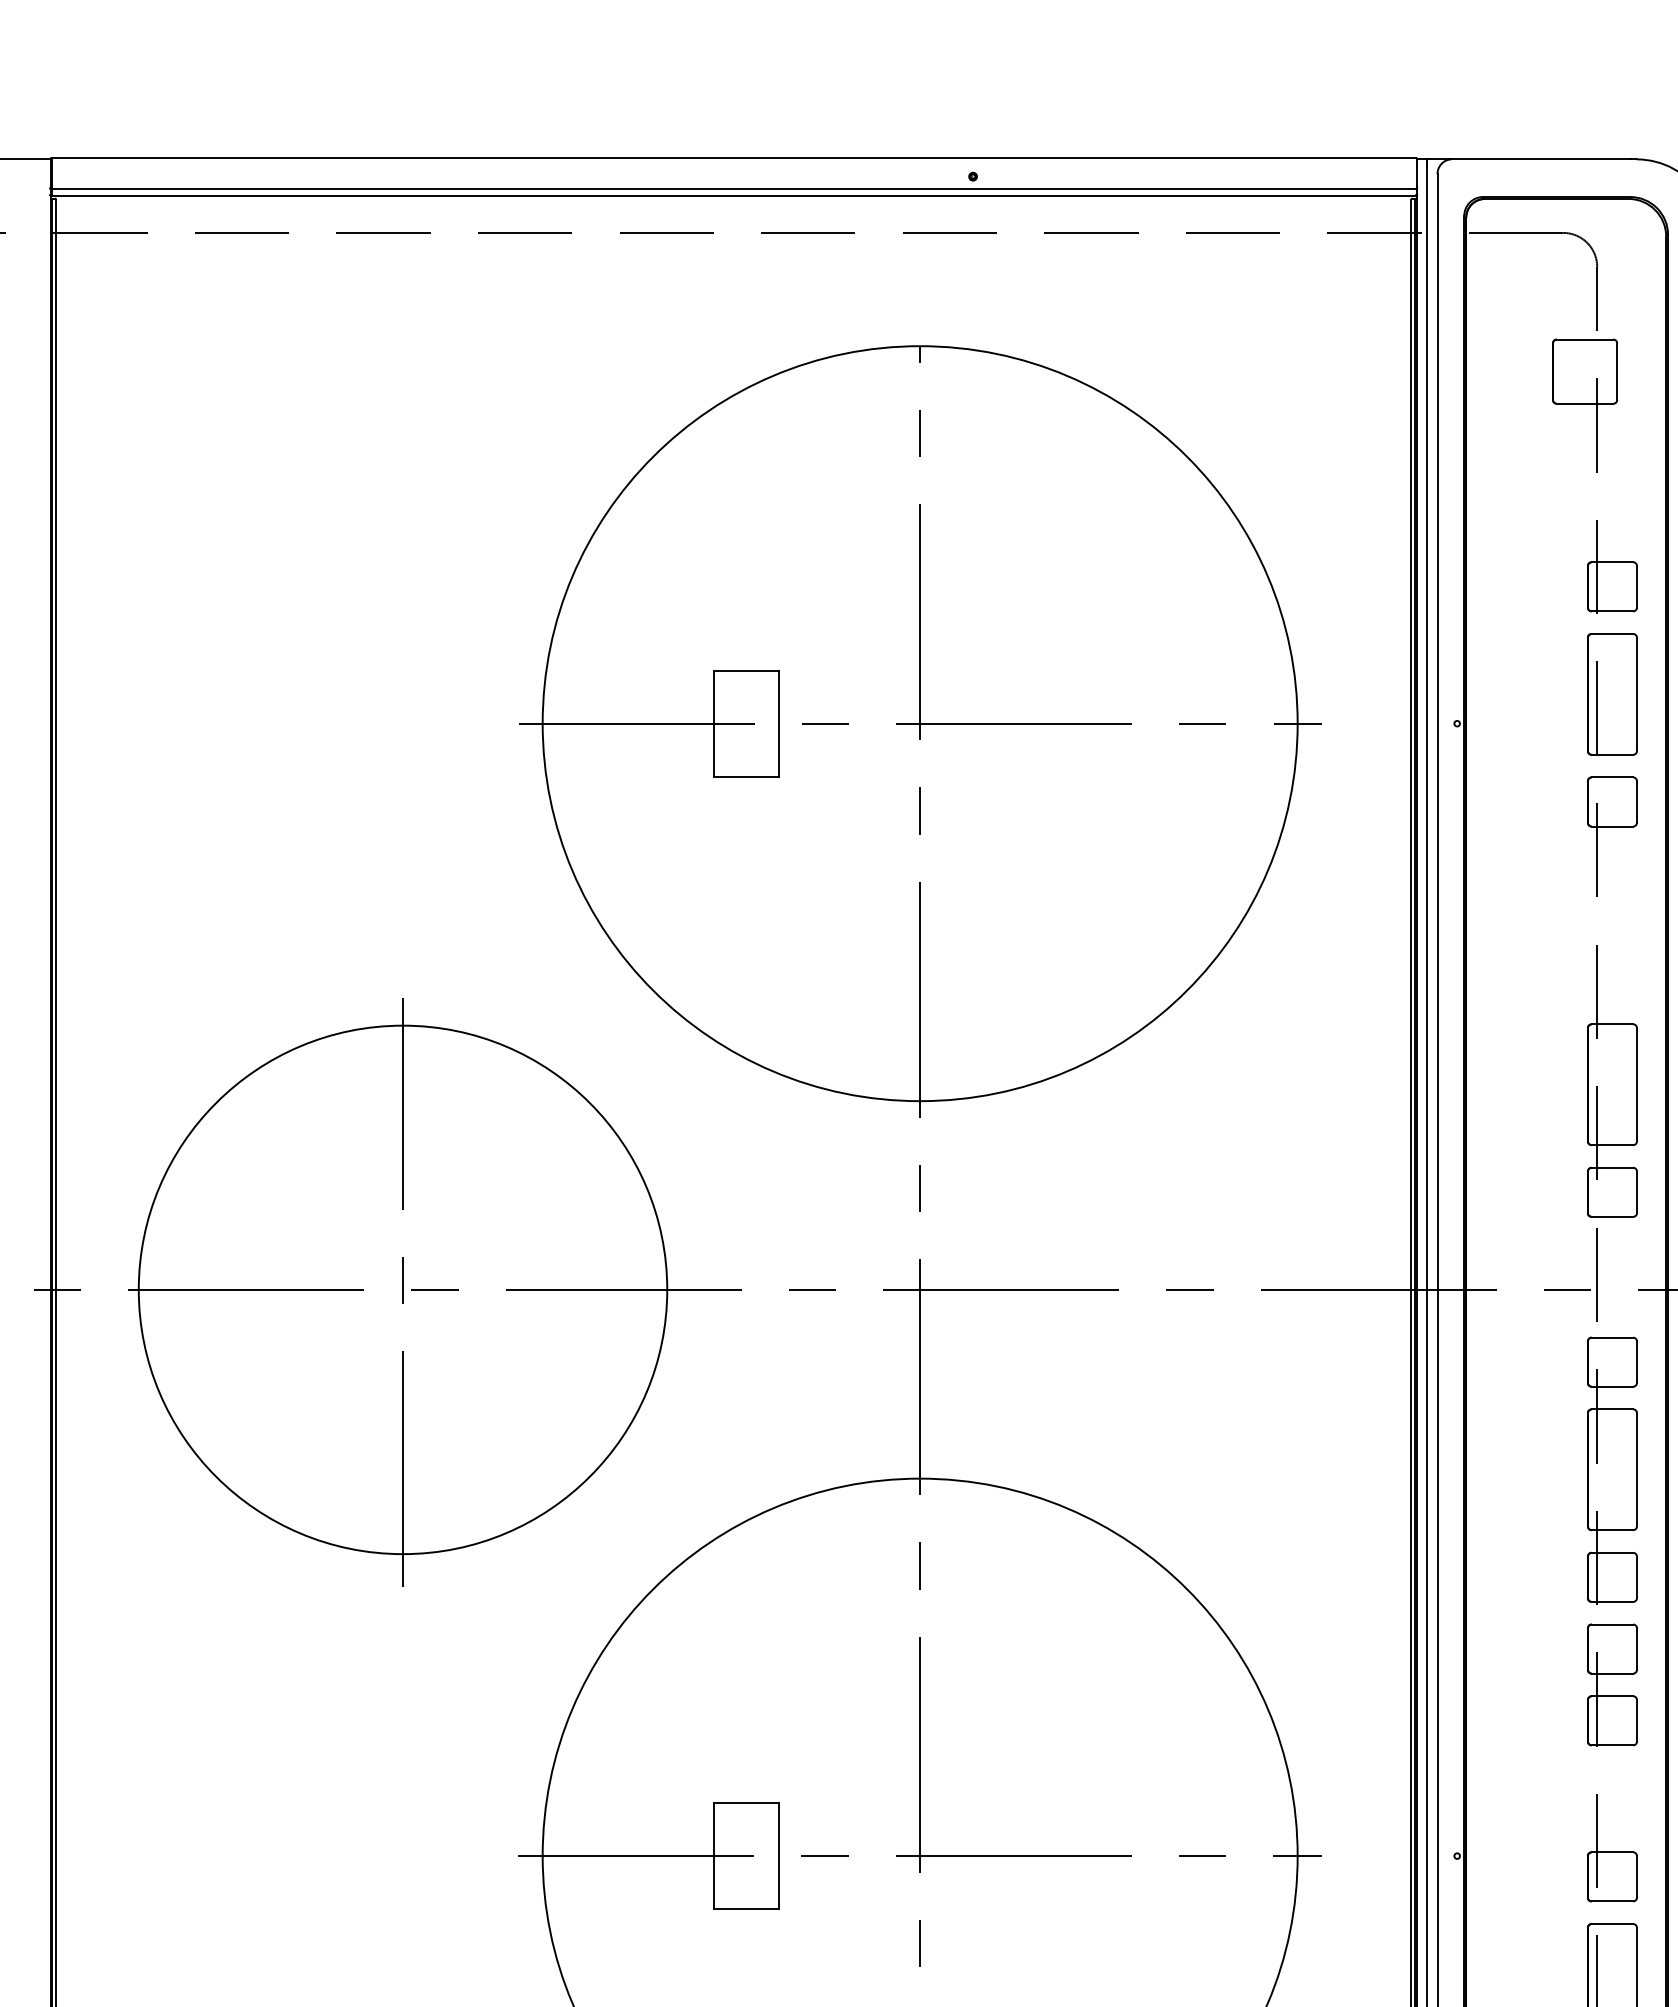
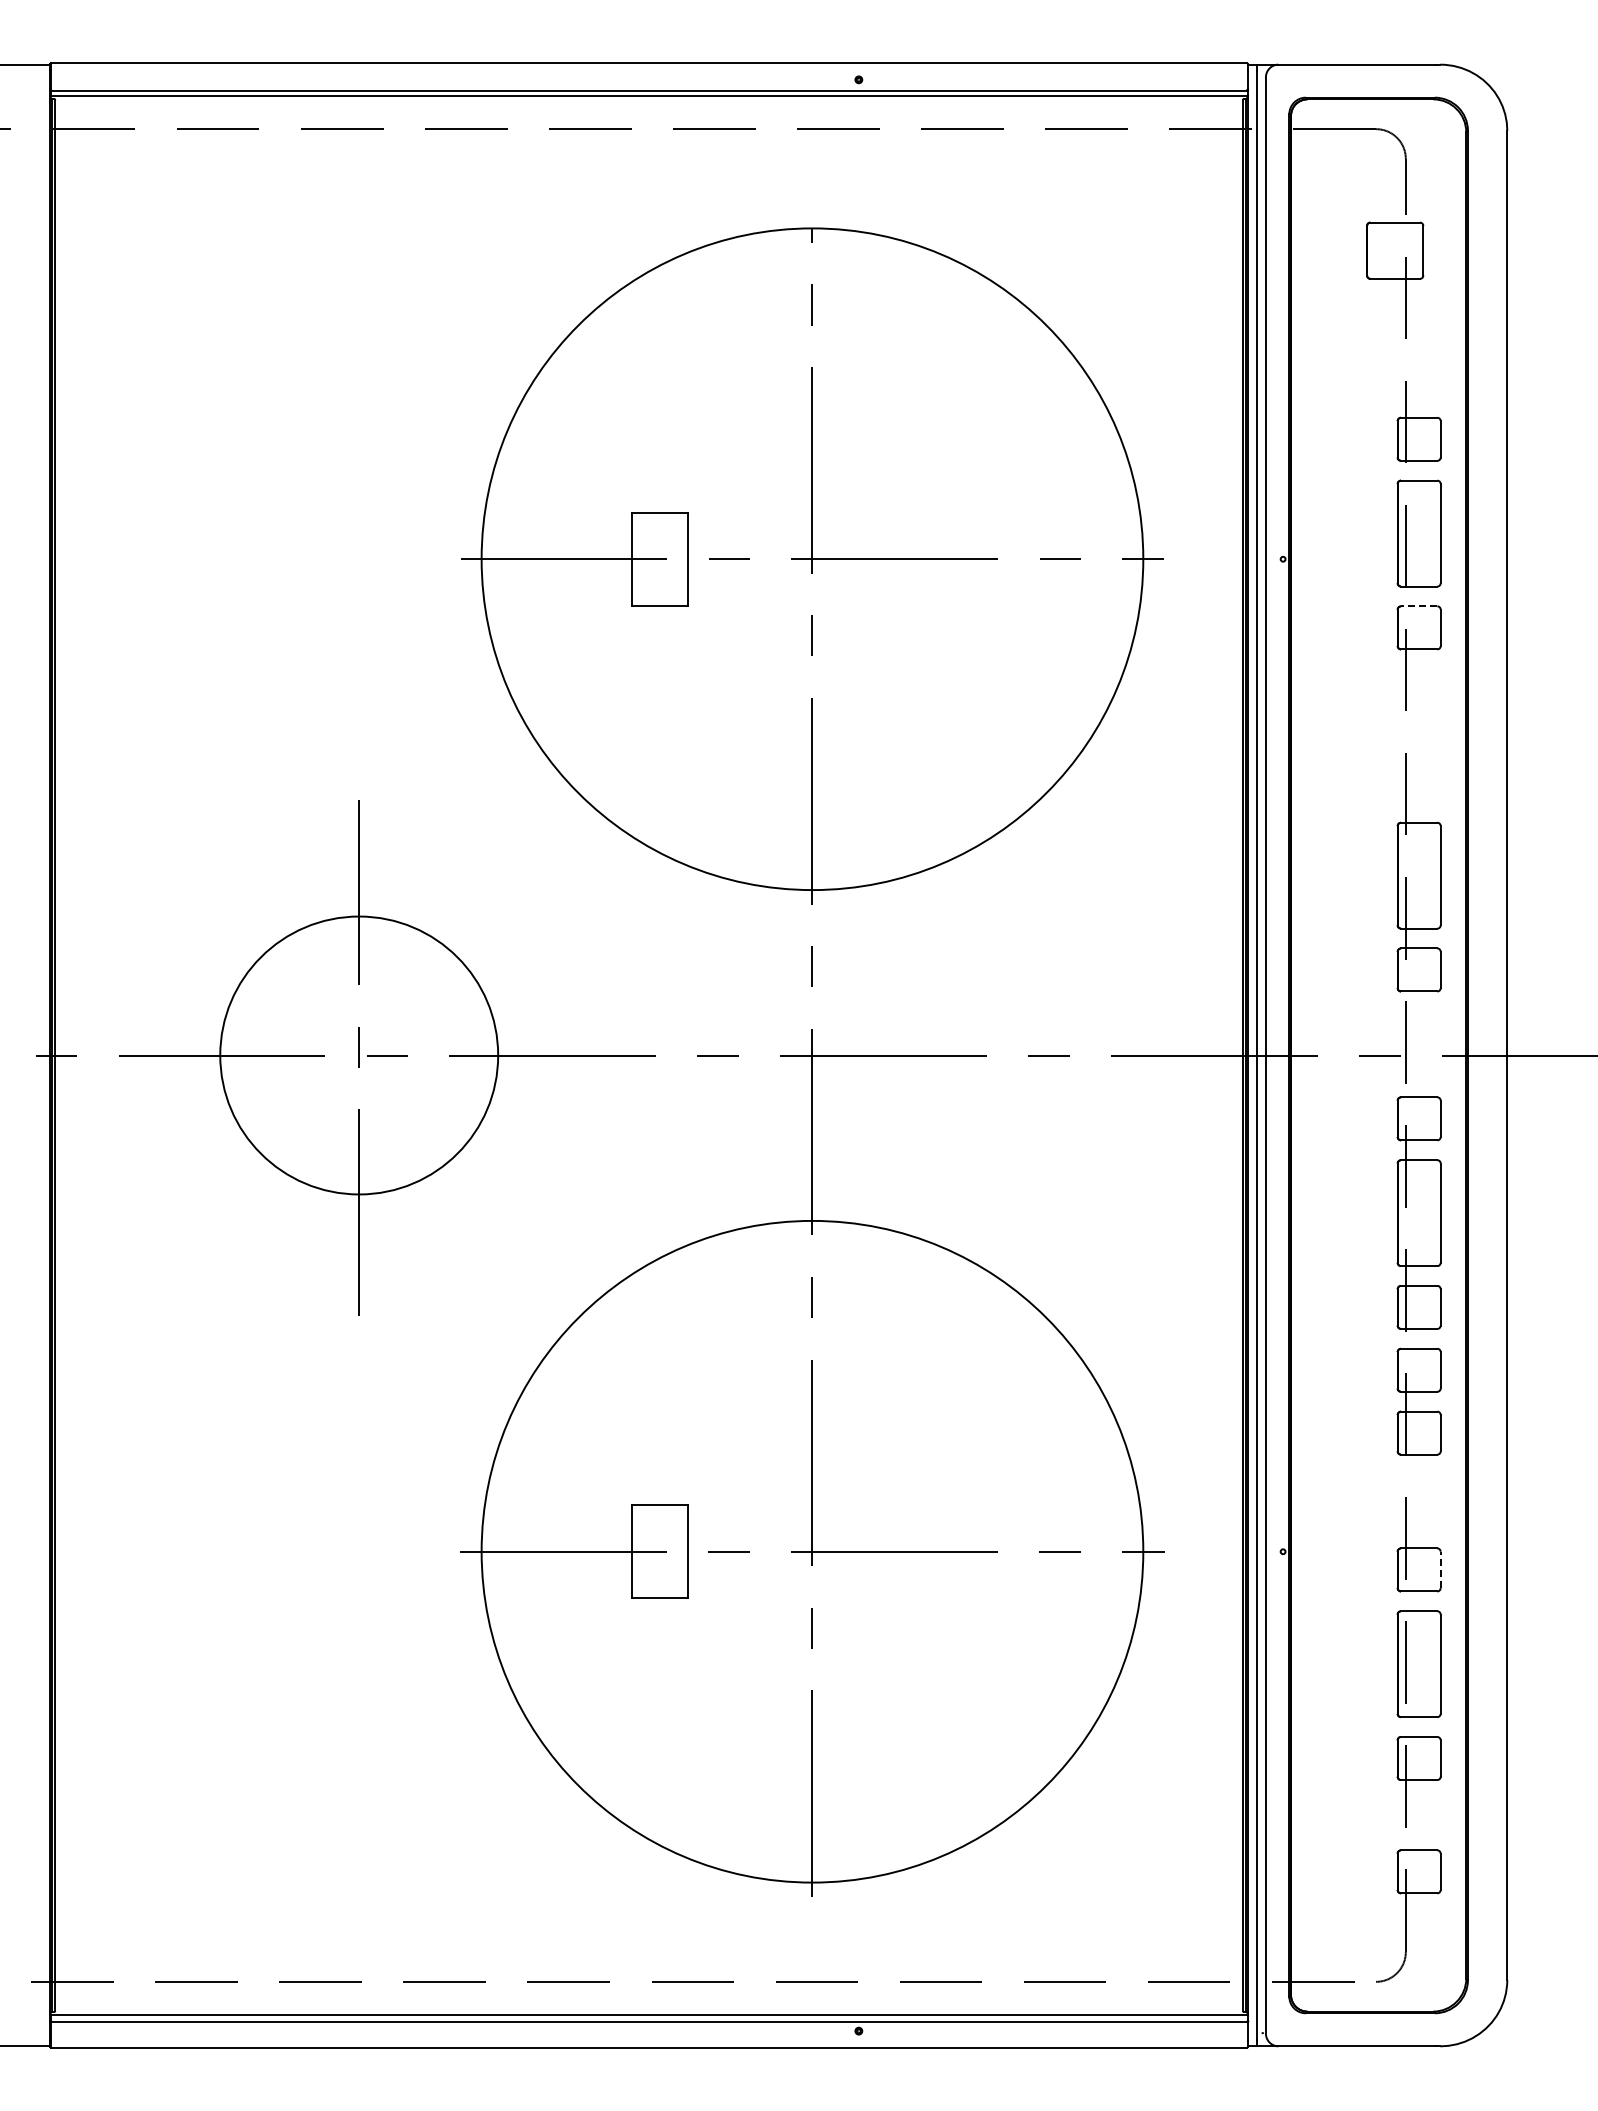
line: (1611, 777) -> (1418, 606), solid -> dashed
circle: (402, 1289) -> (358, 1055), size x0.6
line: (1636, 1876) -> (1440, 1569), solid -> dashed

